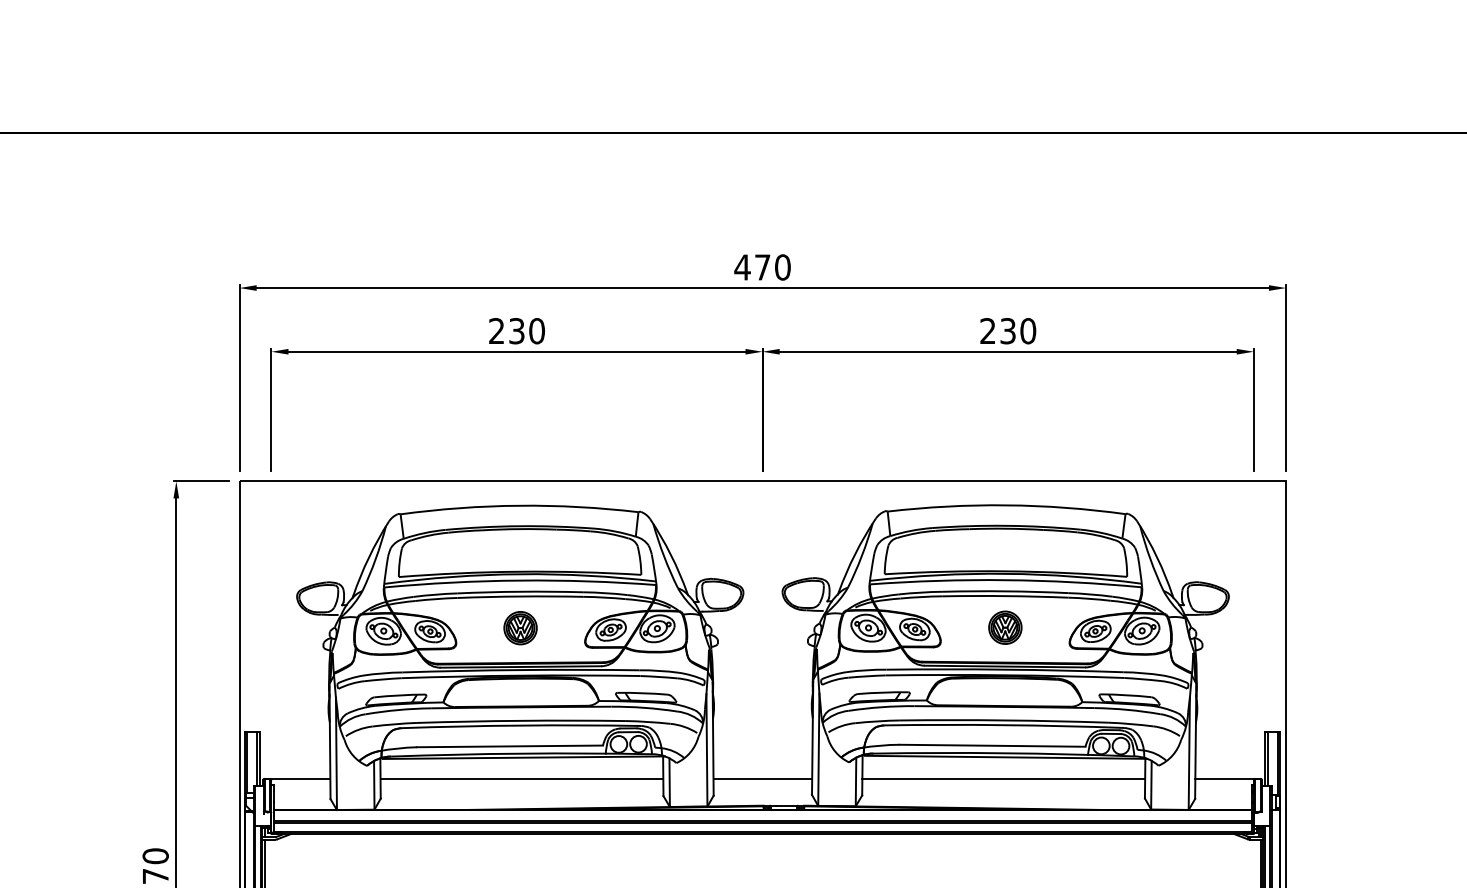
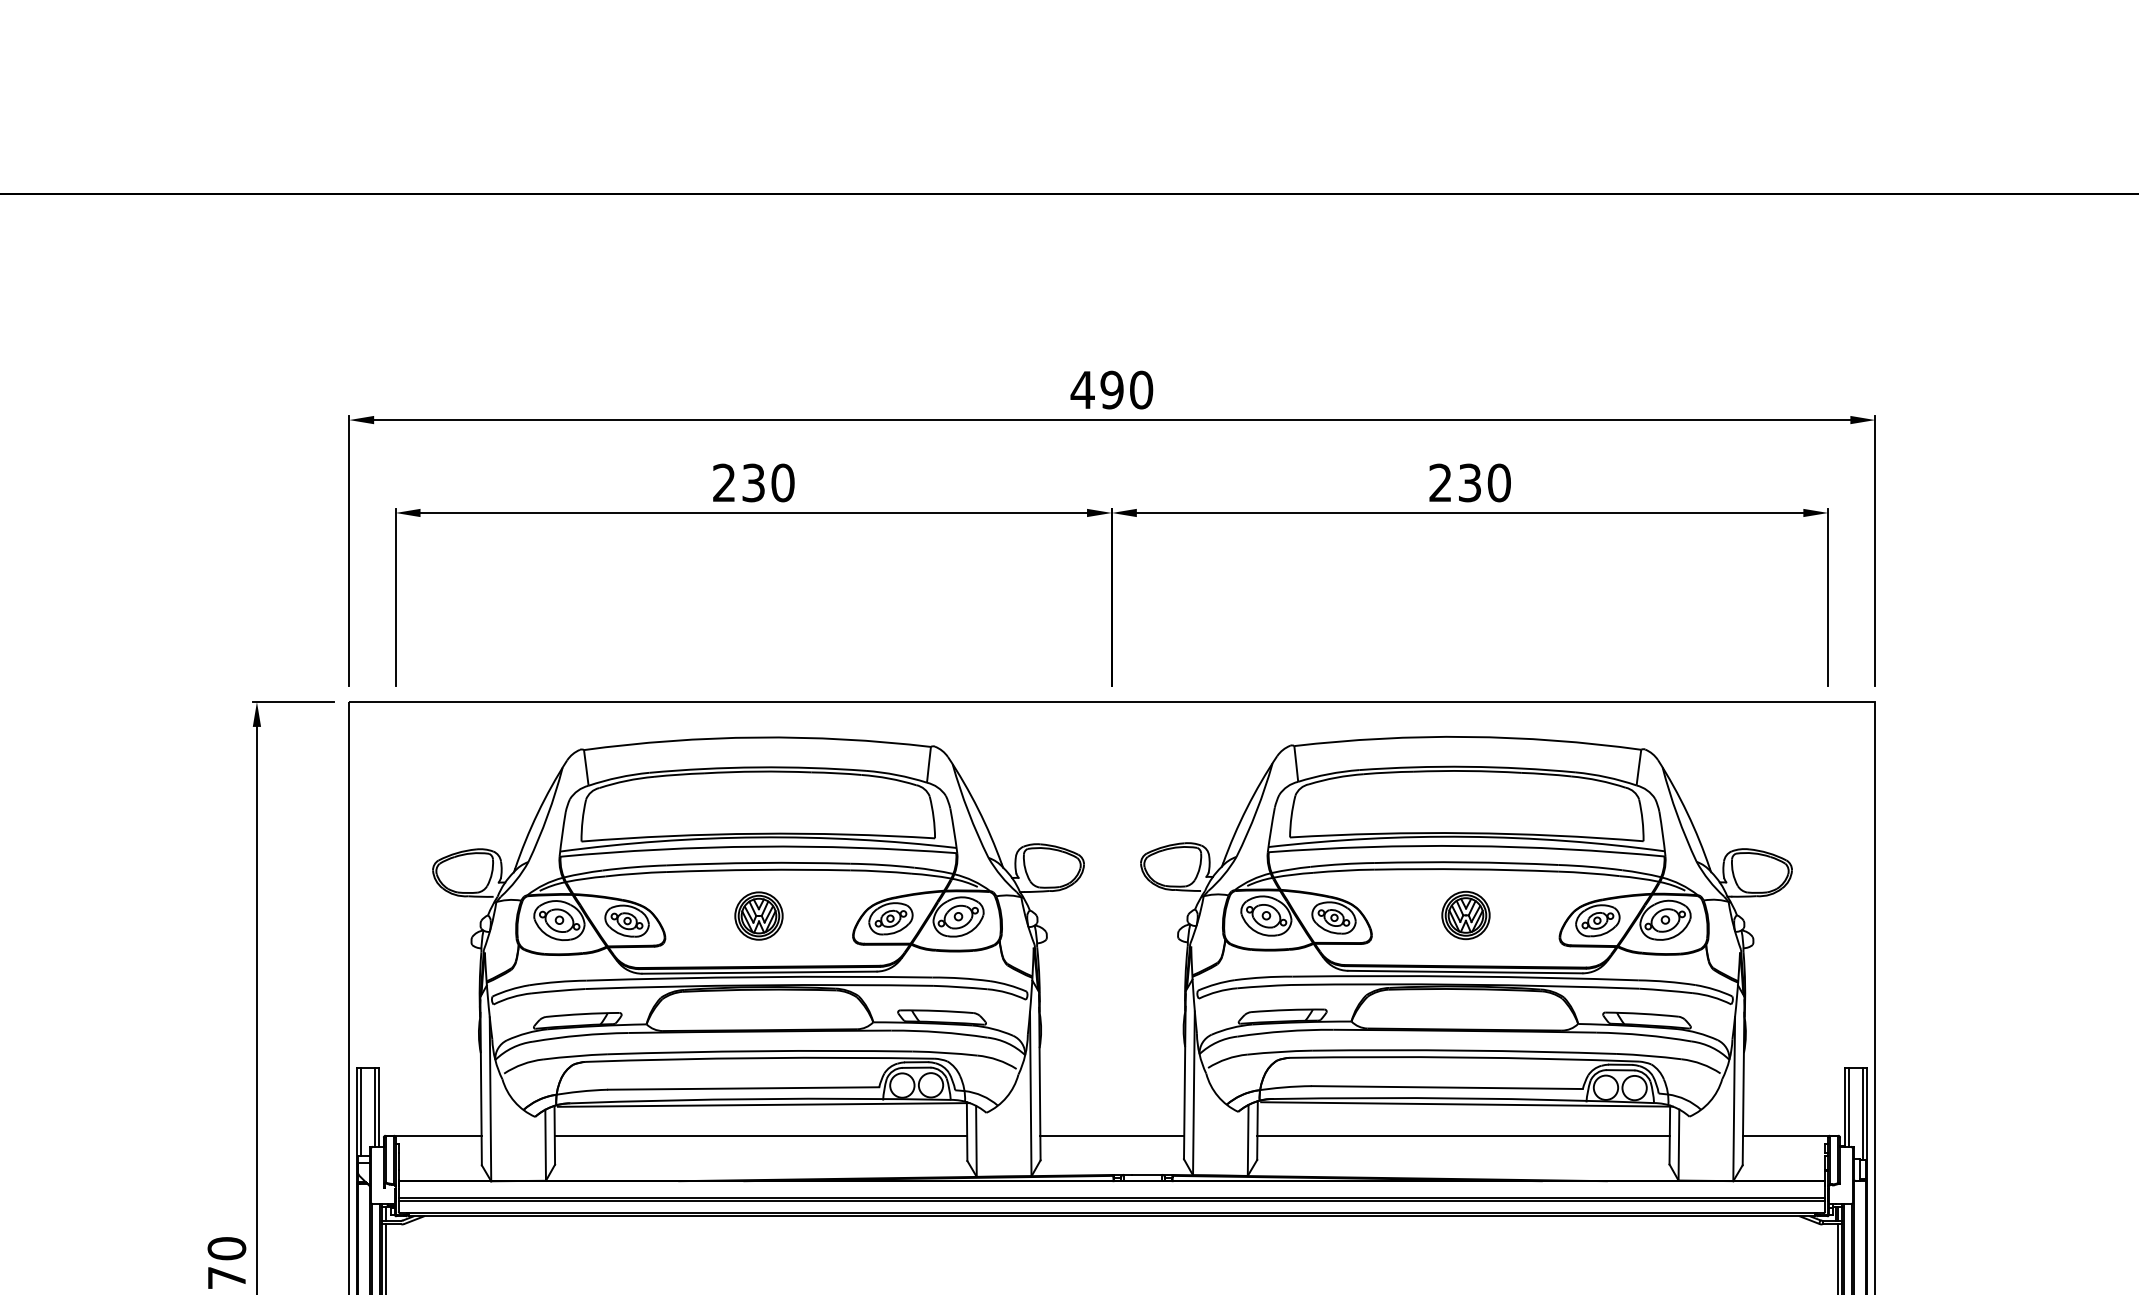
text: (762, 267) -> (1111, 390), 470 -> 490

